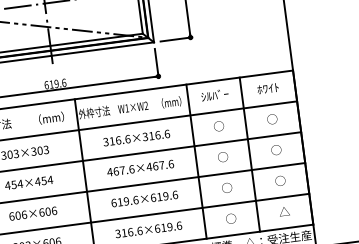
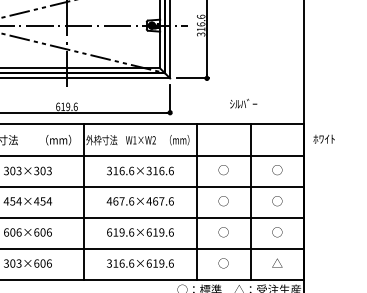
text: (267, 88) -> (323, 138), moved
text: (214, 94) -> (243, 103), moved

